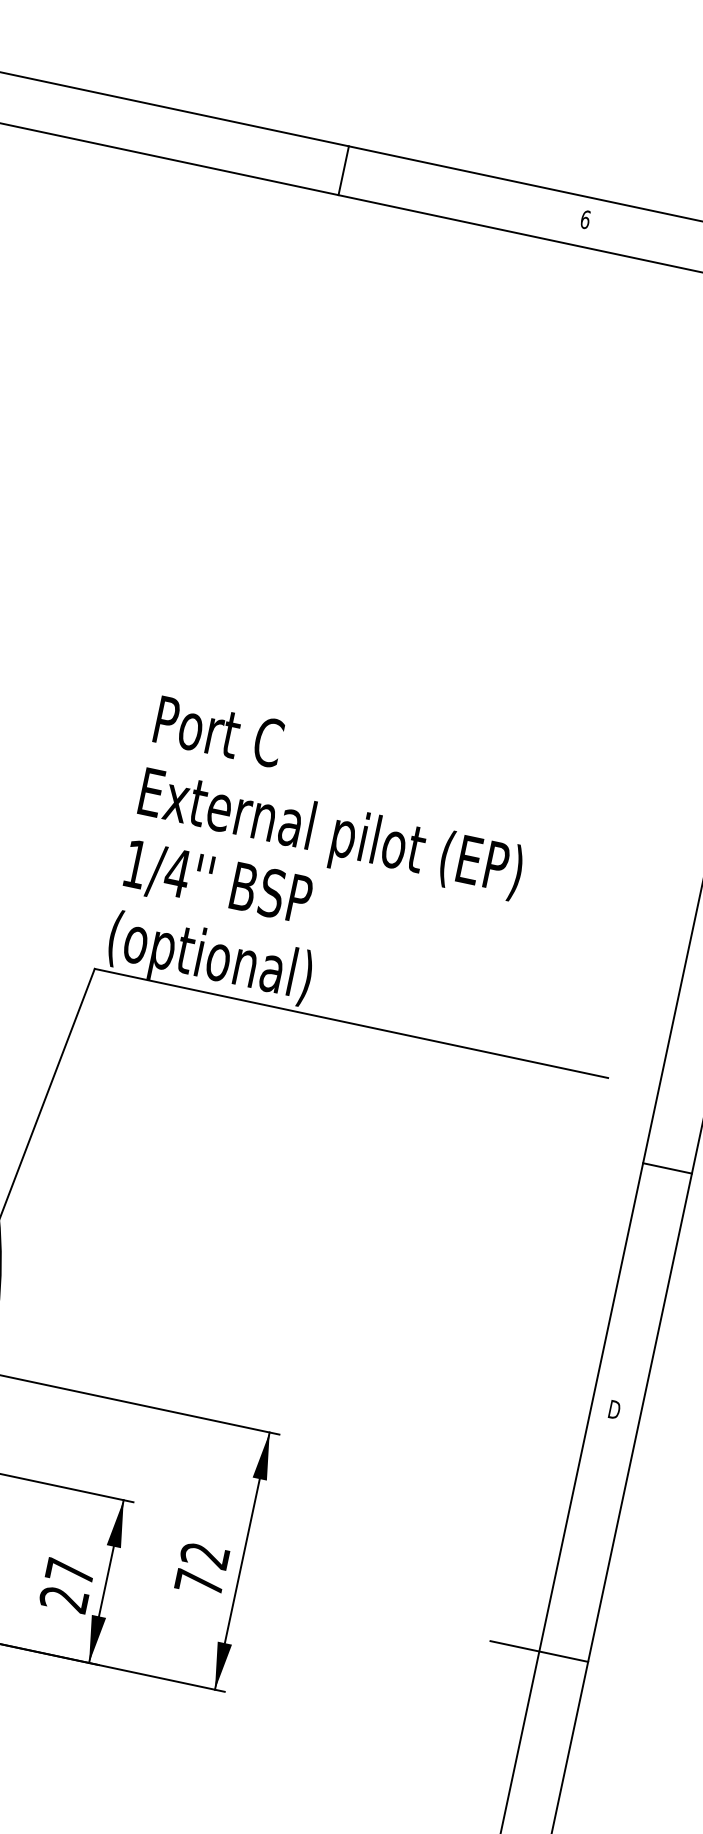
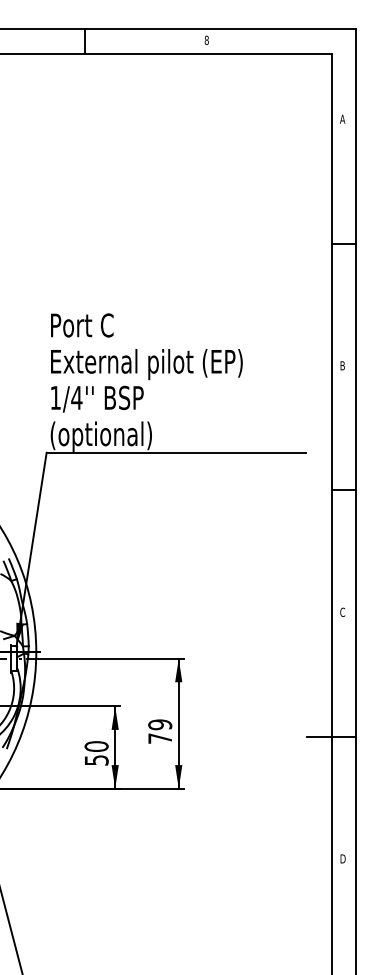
text: (585, 217) -> (206, 39), 6 -> 8
text: (613, 1407) -> (342, 611), D -> C
text: (205, 1555) -> (160, 724), 72 -> 79
text: (66, 1585) -> (96, 753), 27 -> 50

